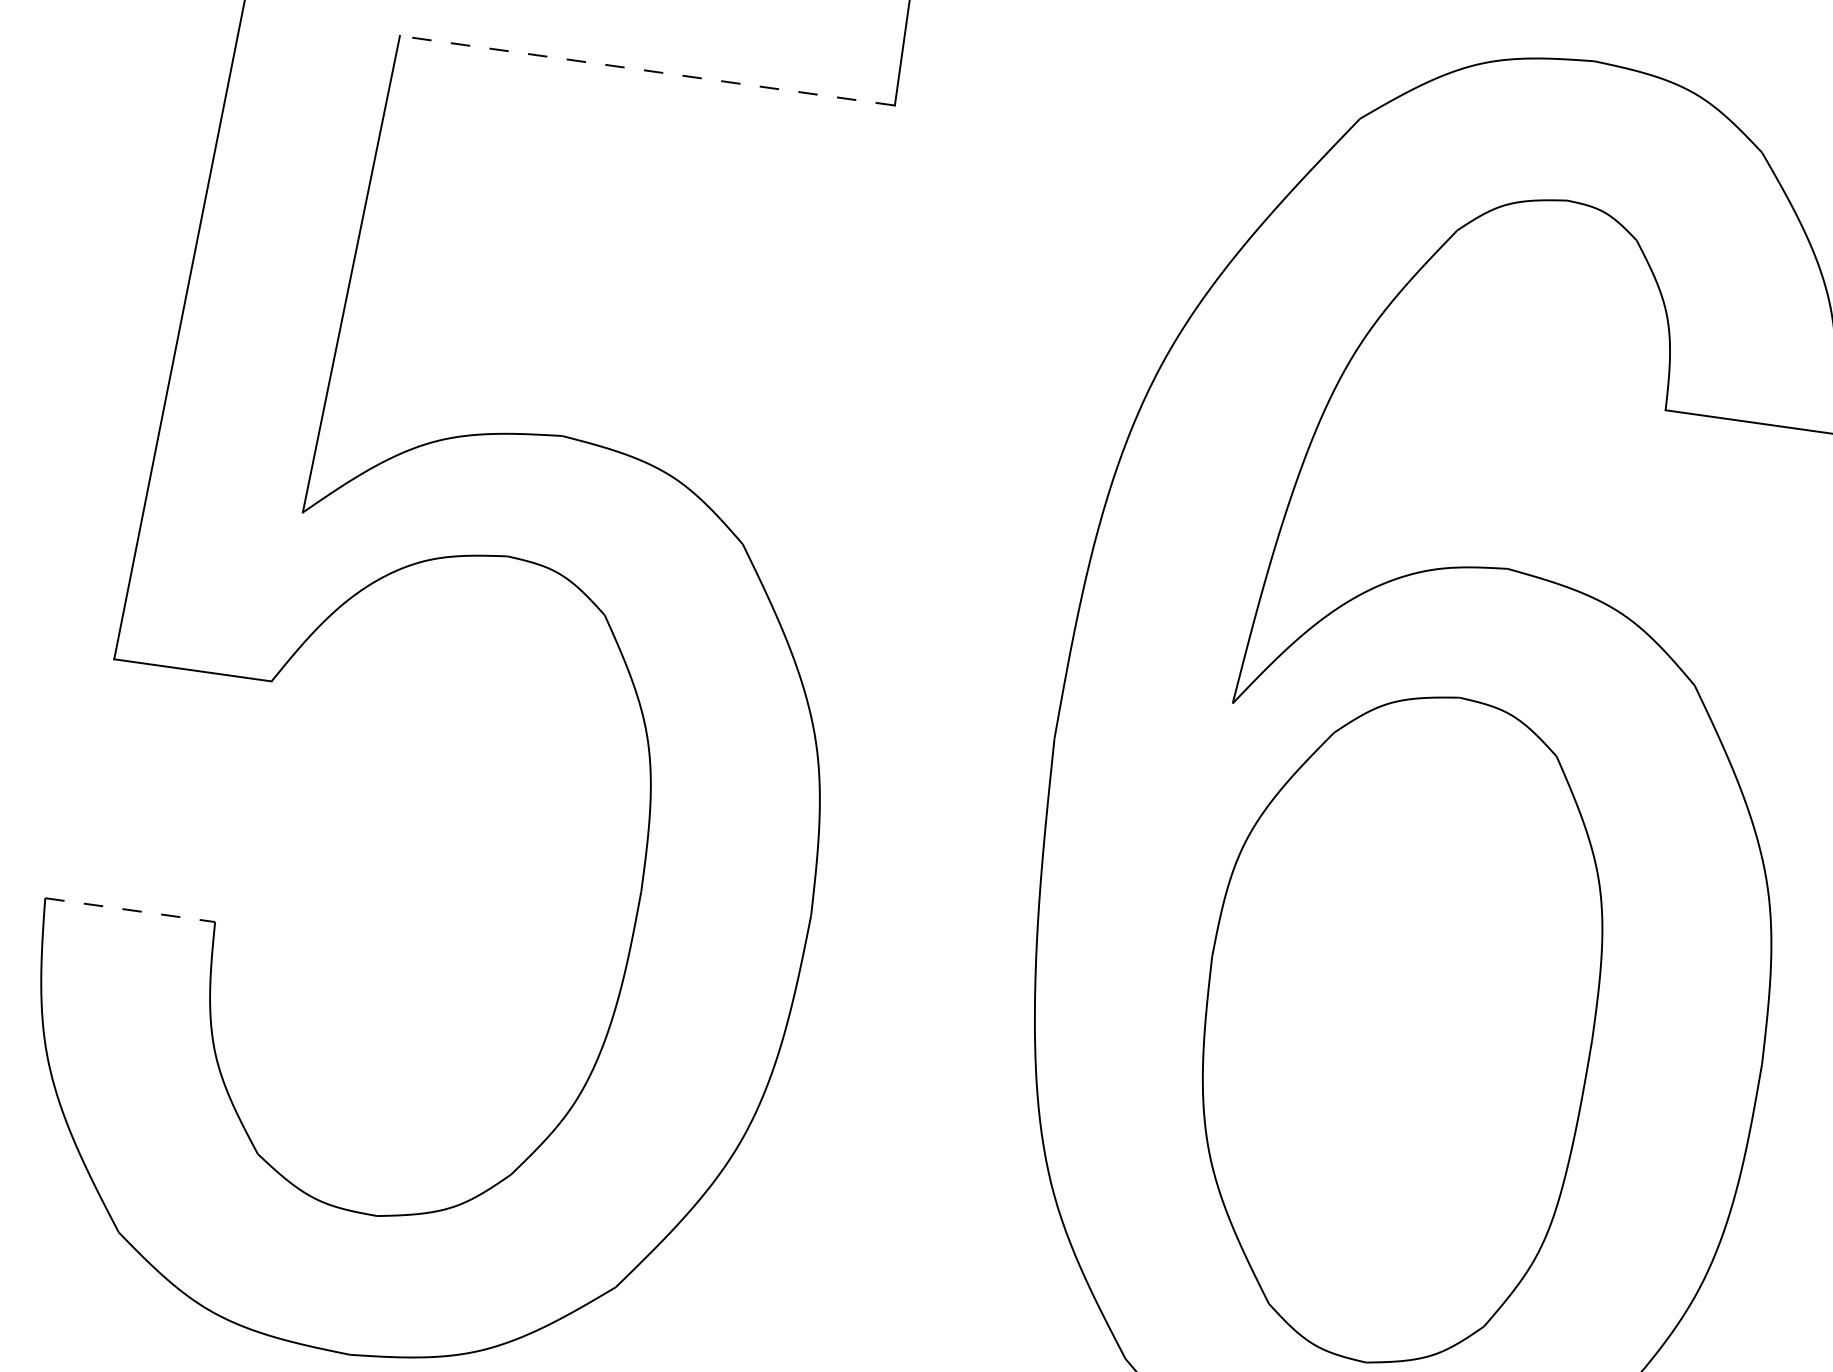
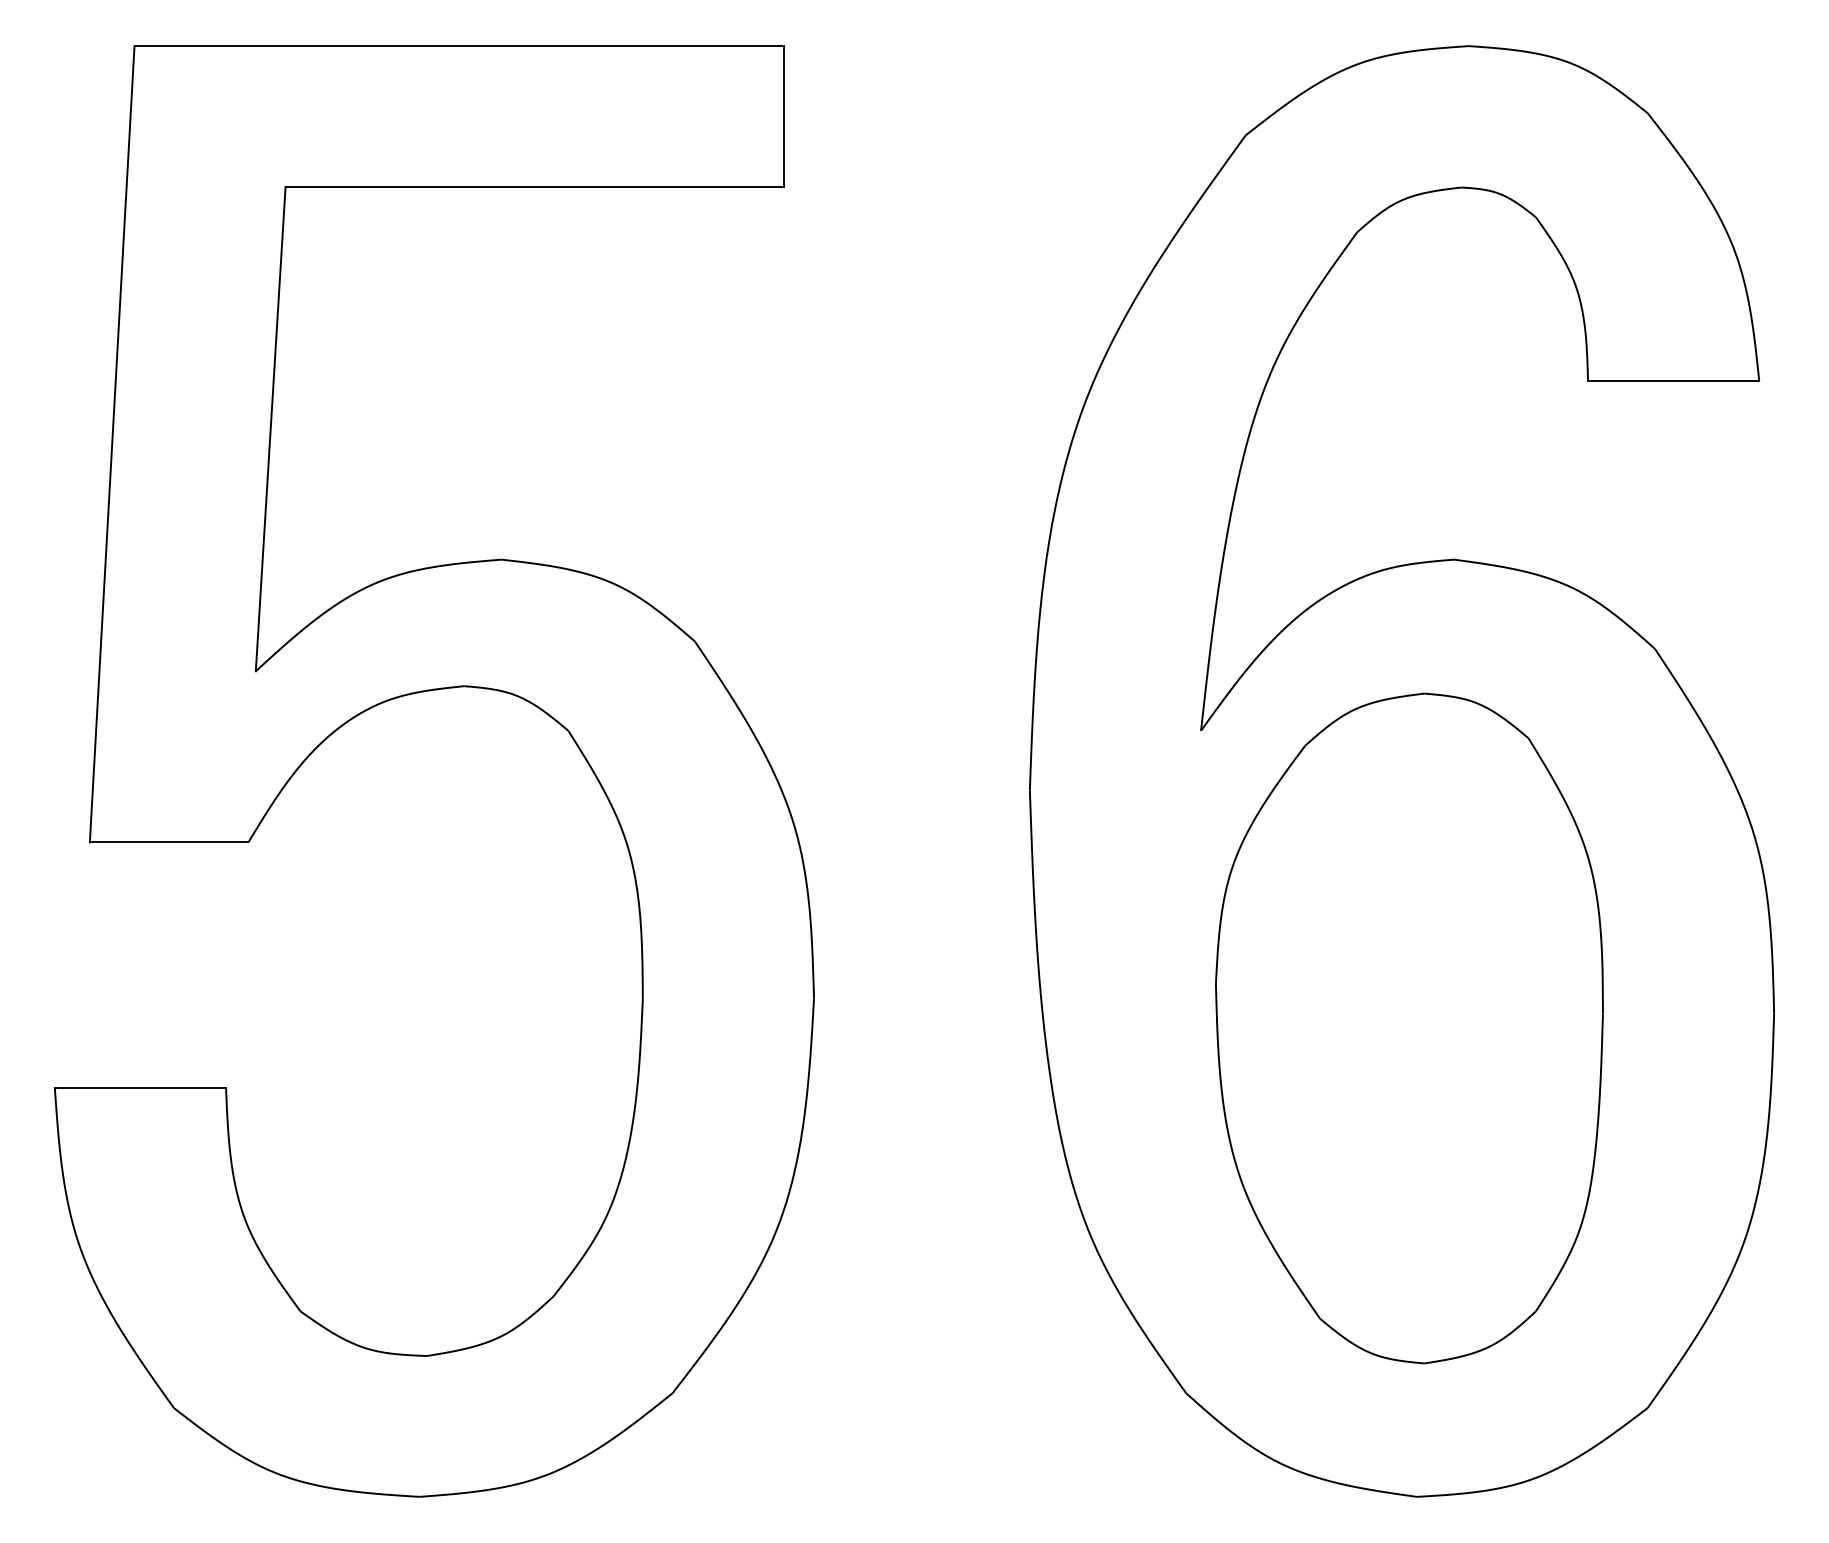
line: (647, 70) -> (534, 186), dashed -> solid
line: (130, 910) -> (140, 1088), dashed -> solid

